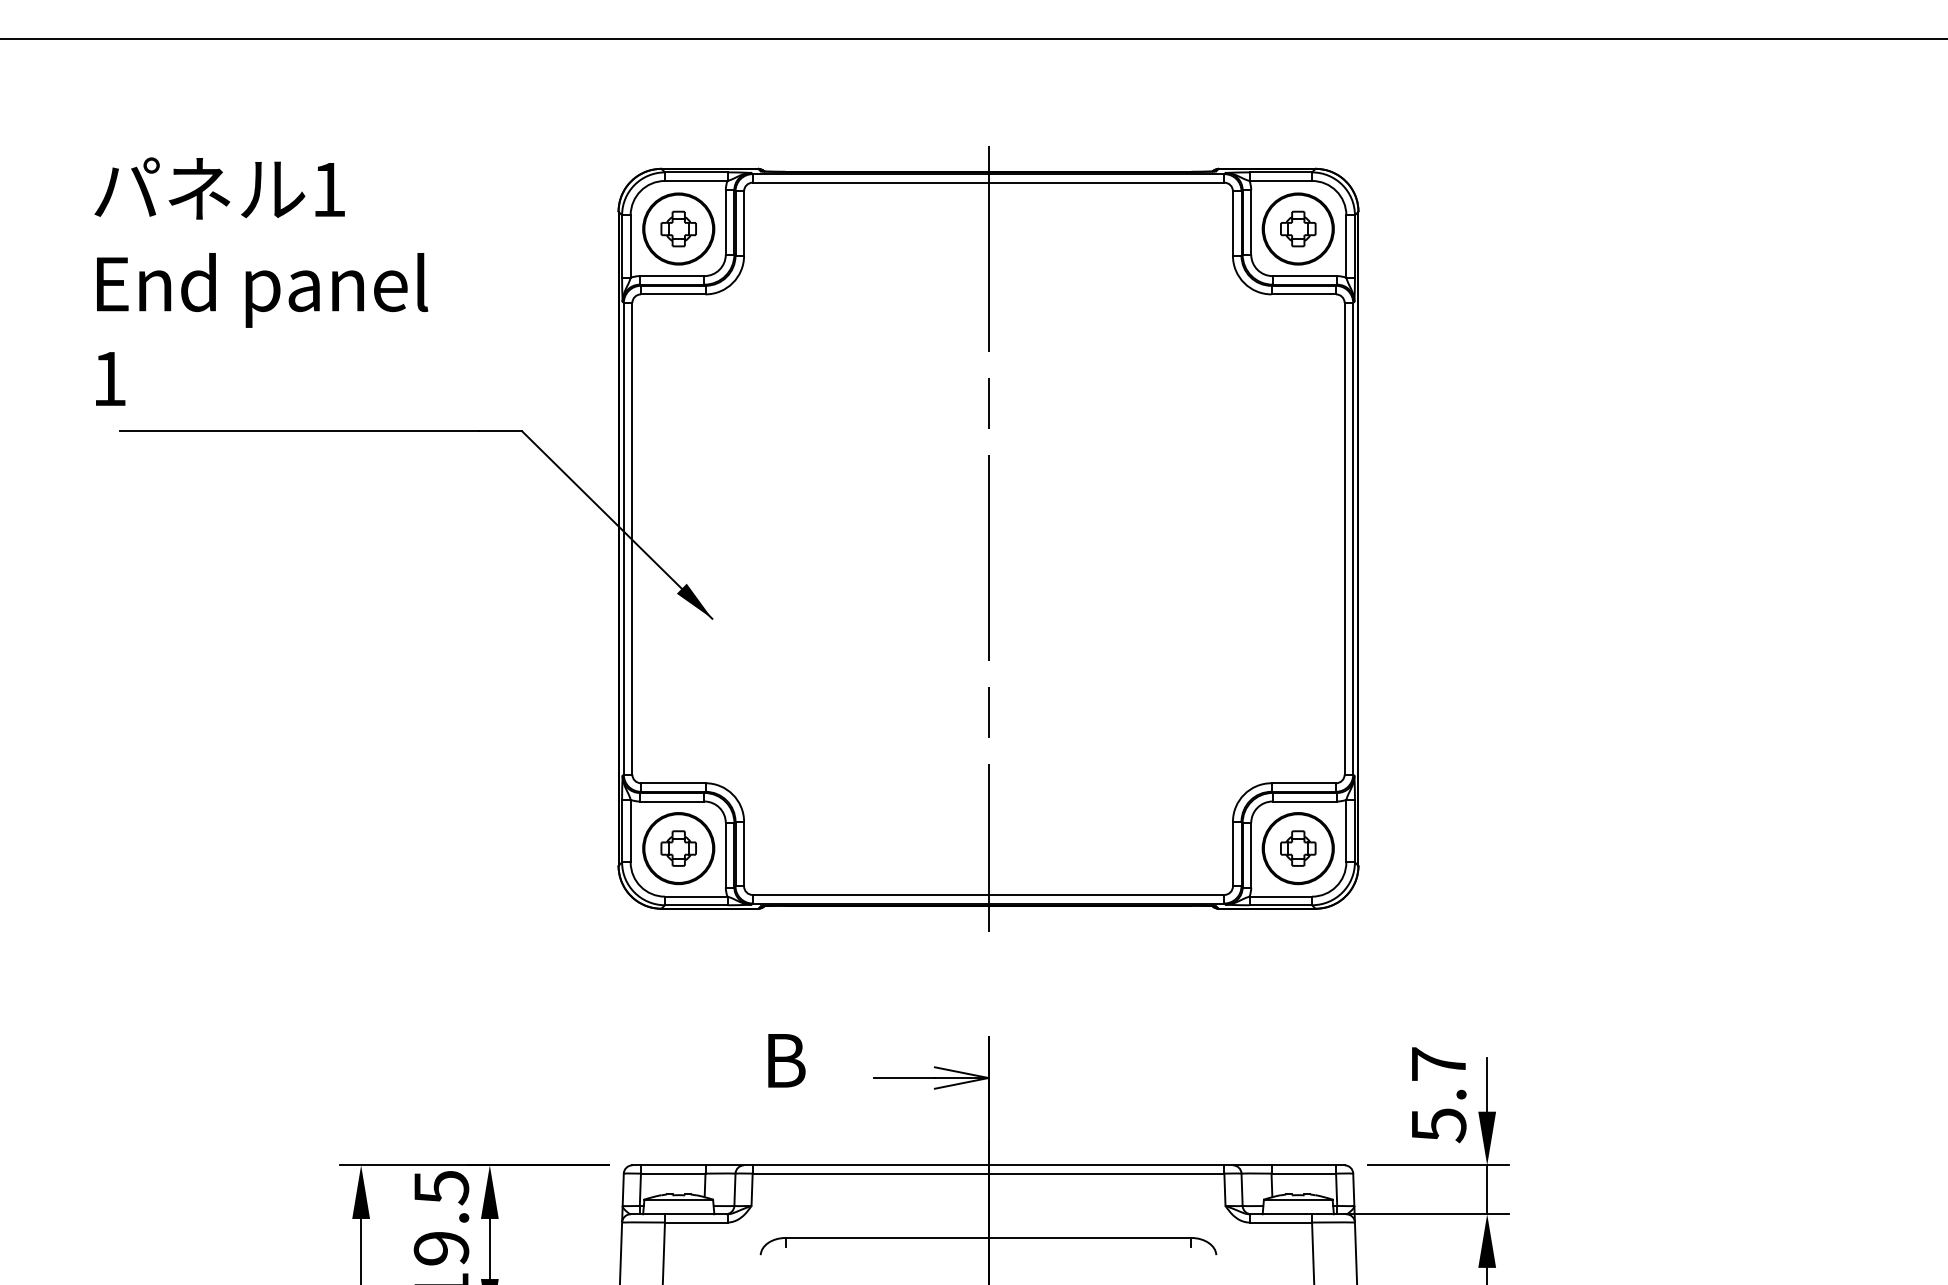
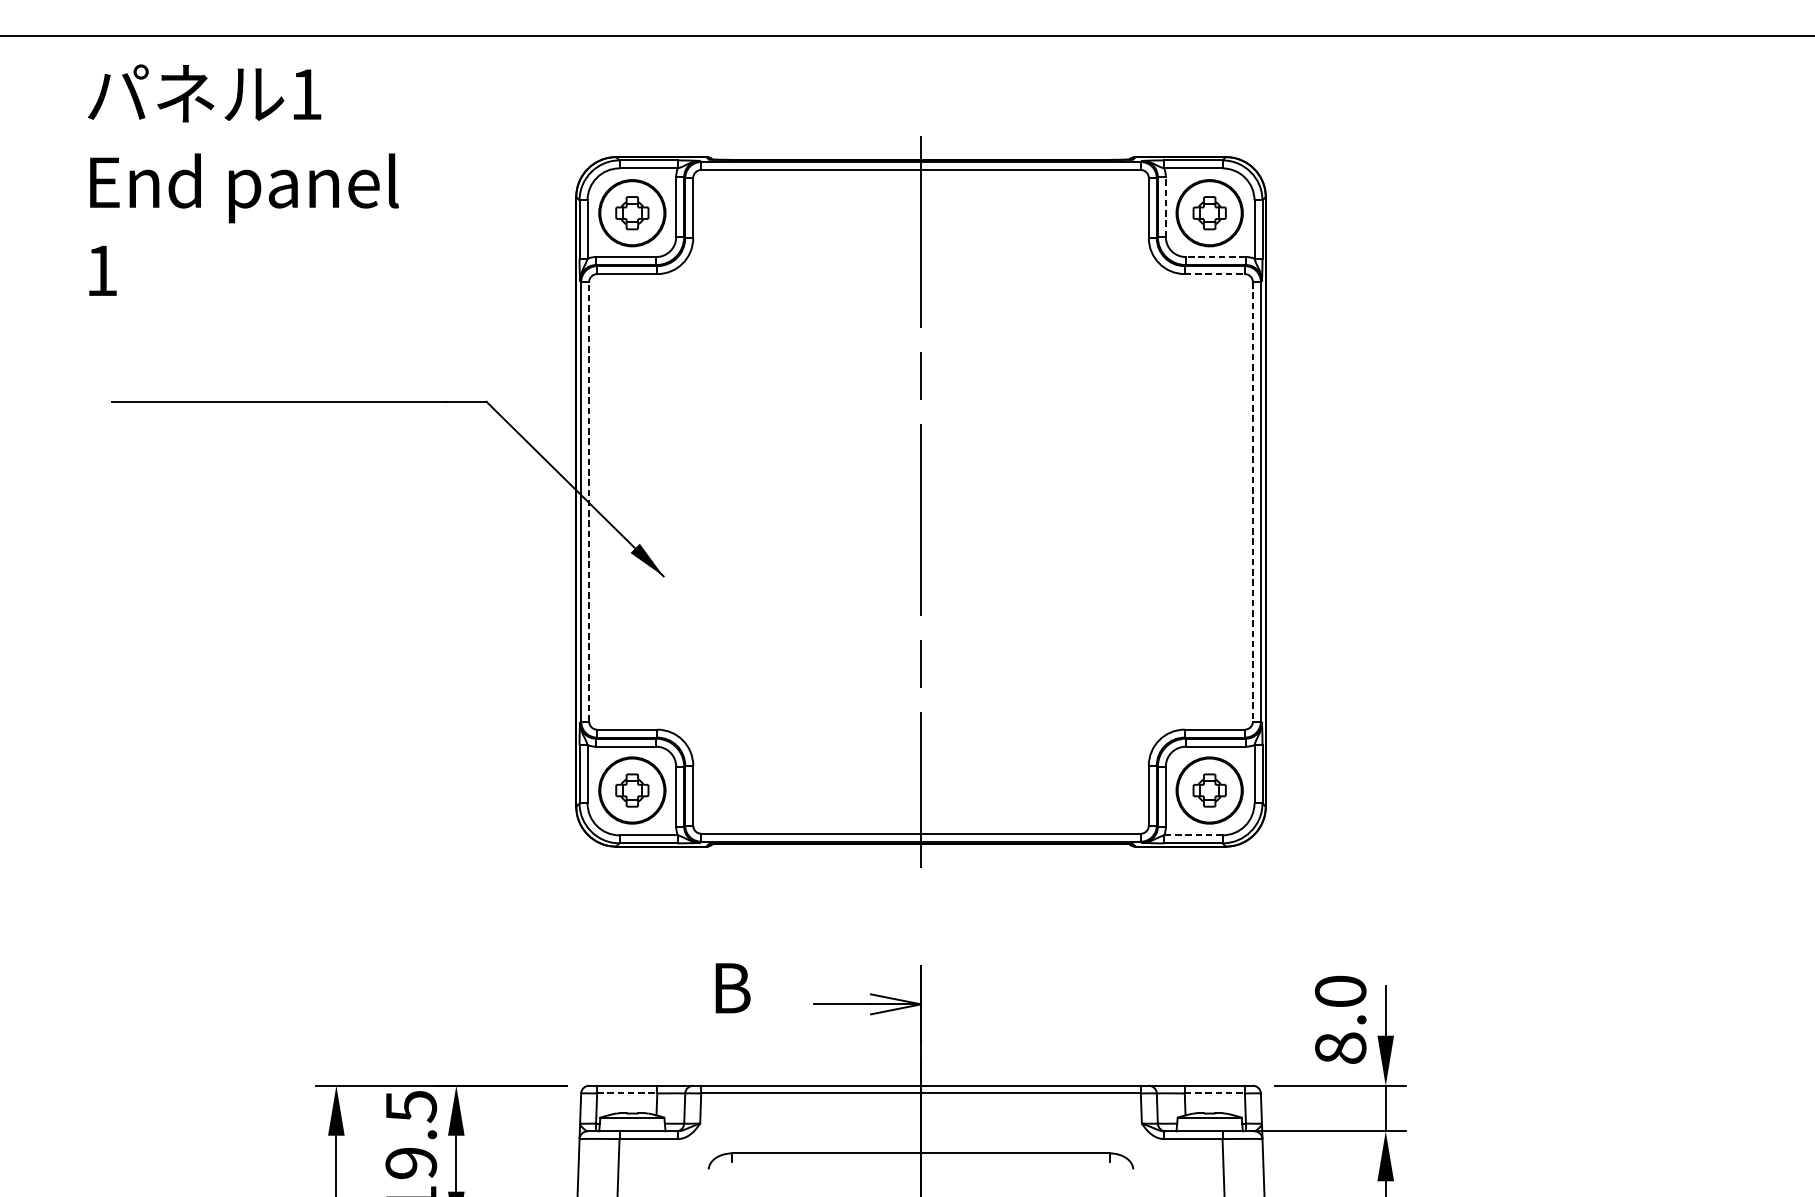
line: (1251, 221) -> (1166, 206), solid -> dashed
line: (1304, 276) -> (1215, 257), solid -> dashed
text: (261, 281) -> (243, 180), moved
line: (1304, 294) -> (1215, 274), solid -> dashed
line: (632, 538) -> (589, 501), solid -> dashed
line: (1344, 538) -> (1252, 501), solid -> dashed
line: (1280, 896) -> (1193, 835), solid -> dashed
text: (1438, 1095) -> (1340, 1020), 5.7 -> 8.0
line: (673, 1173) -> (627, 1093), solid -> dashed
line: (1304, 1173) -> (1215, 1093), solid -> dashed

